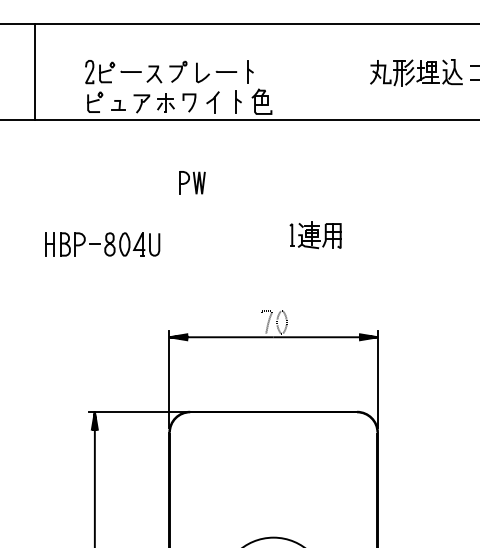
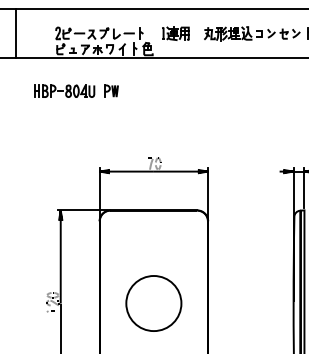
line: (34, 72) -> (15, 33), moved
part: (315, 235) -> (175, 33), moved
part: (102, 243) -> (64, 90), moved

